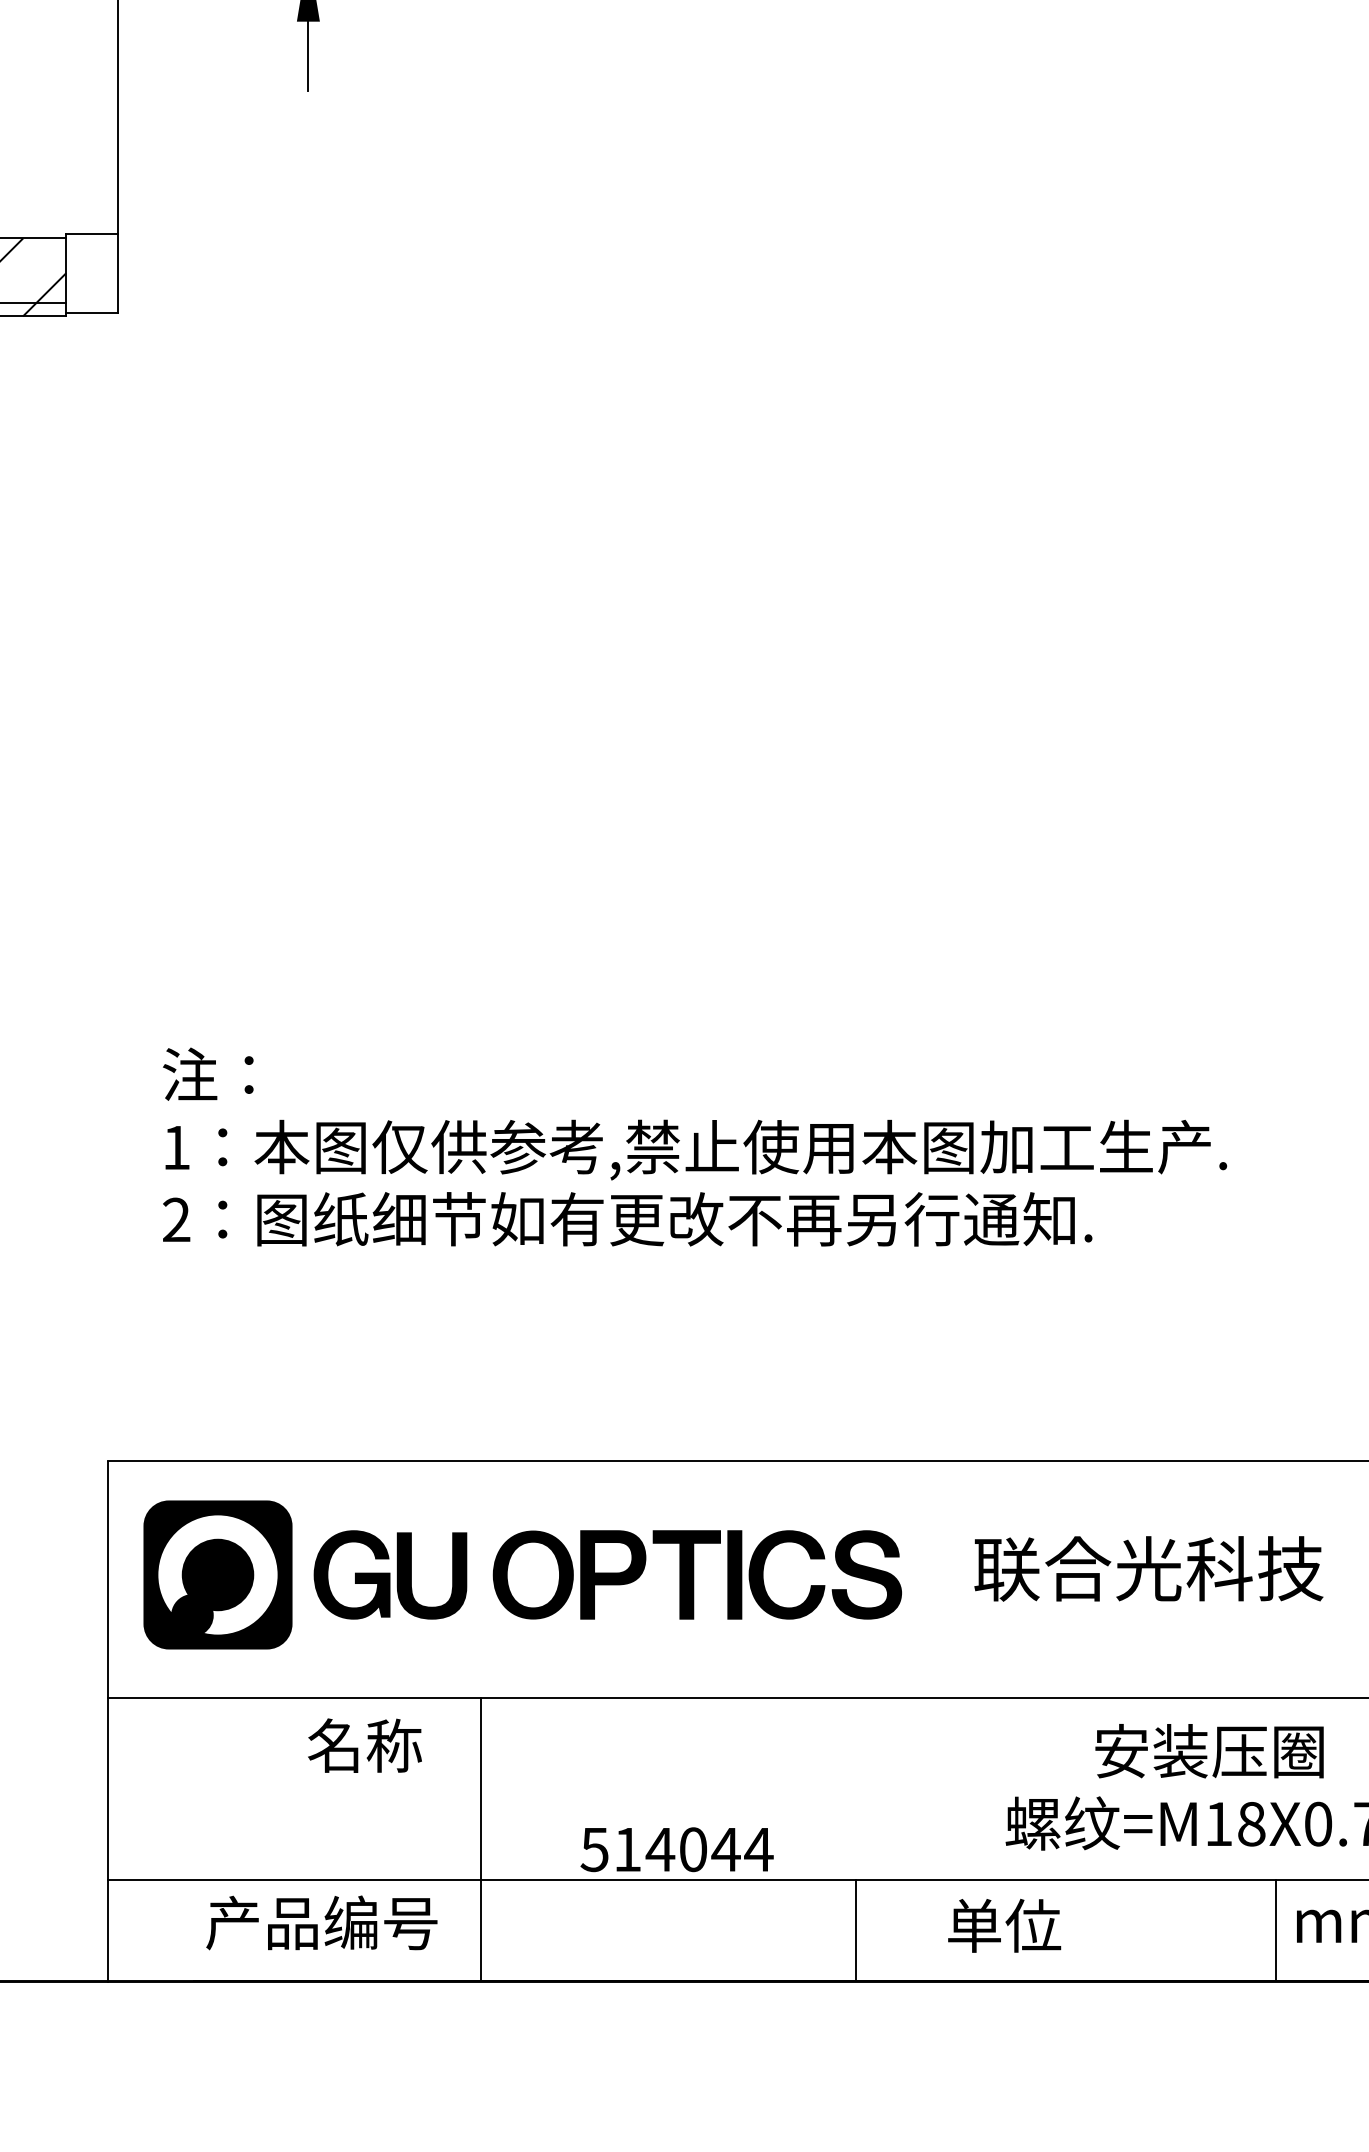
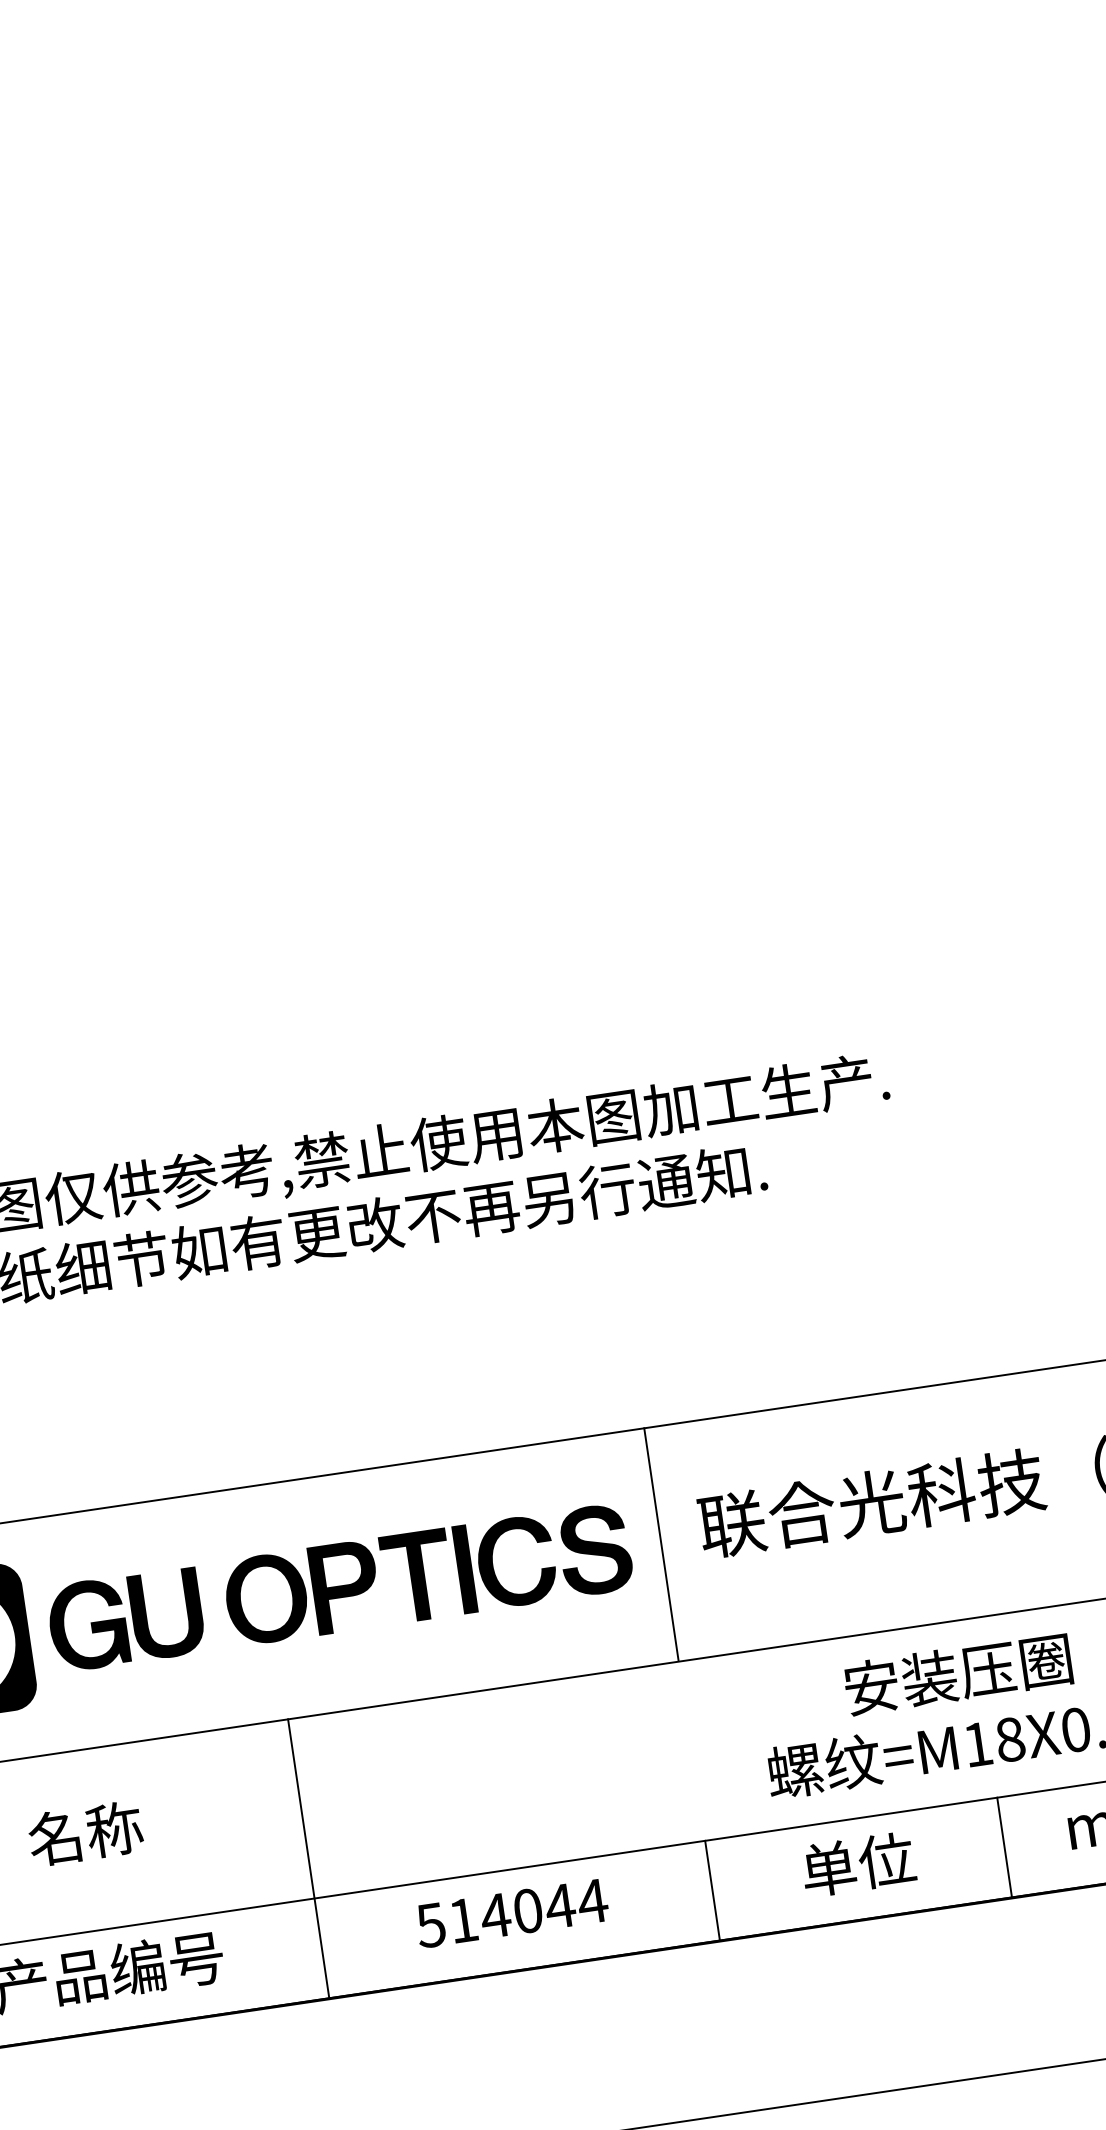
line: (933, 1578) -> (661, 1544), added
text: (364, 1745) -> (85, 1833), moved
line: (480, 1839) -> (308, 1858), moved
text: (676, 1849) -> (511, 1913), moved
text: (1004, 1925) -> (858, 1864), moved
line: (855, 1930) -> (712, 1890), moved
line: (1276, 1930) -> (1004, 1847), moved

